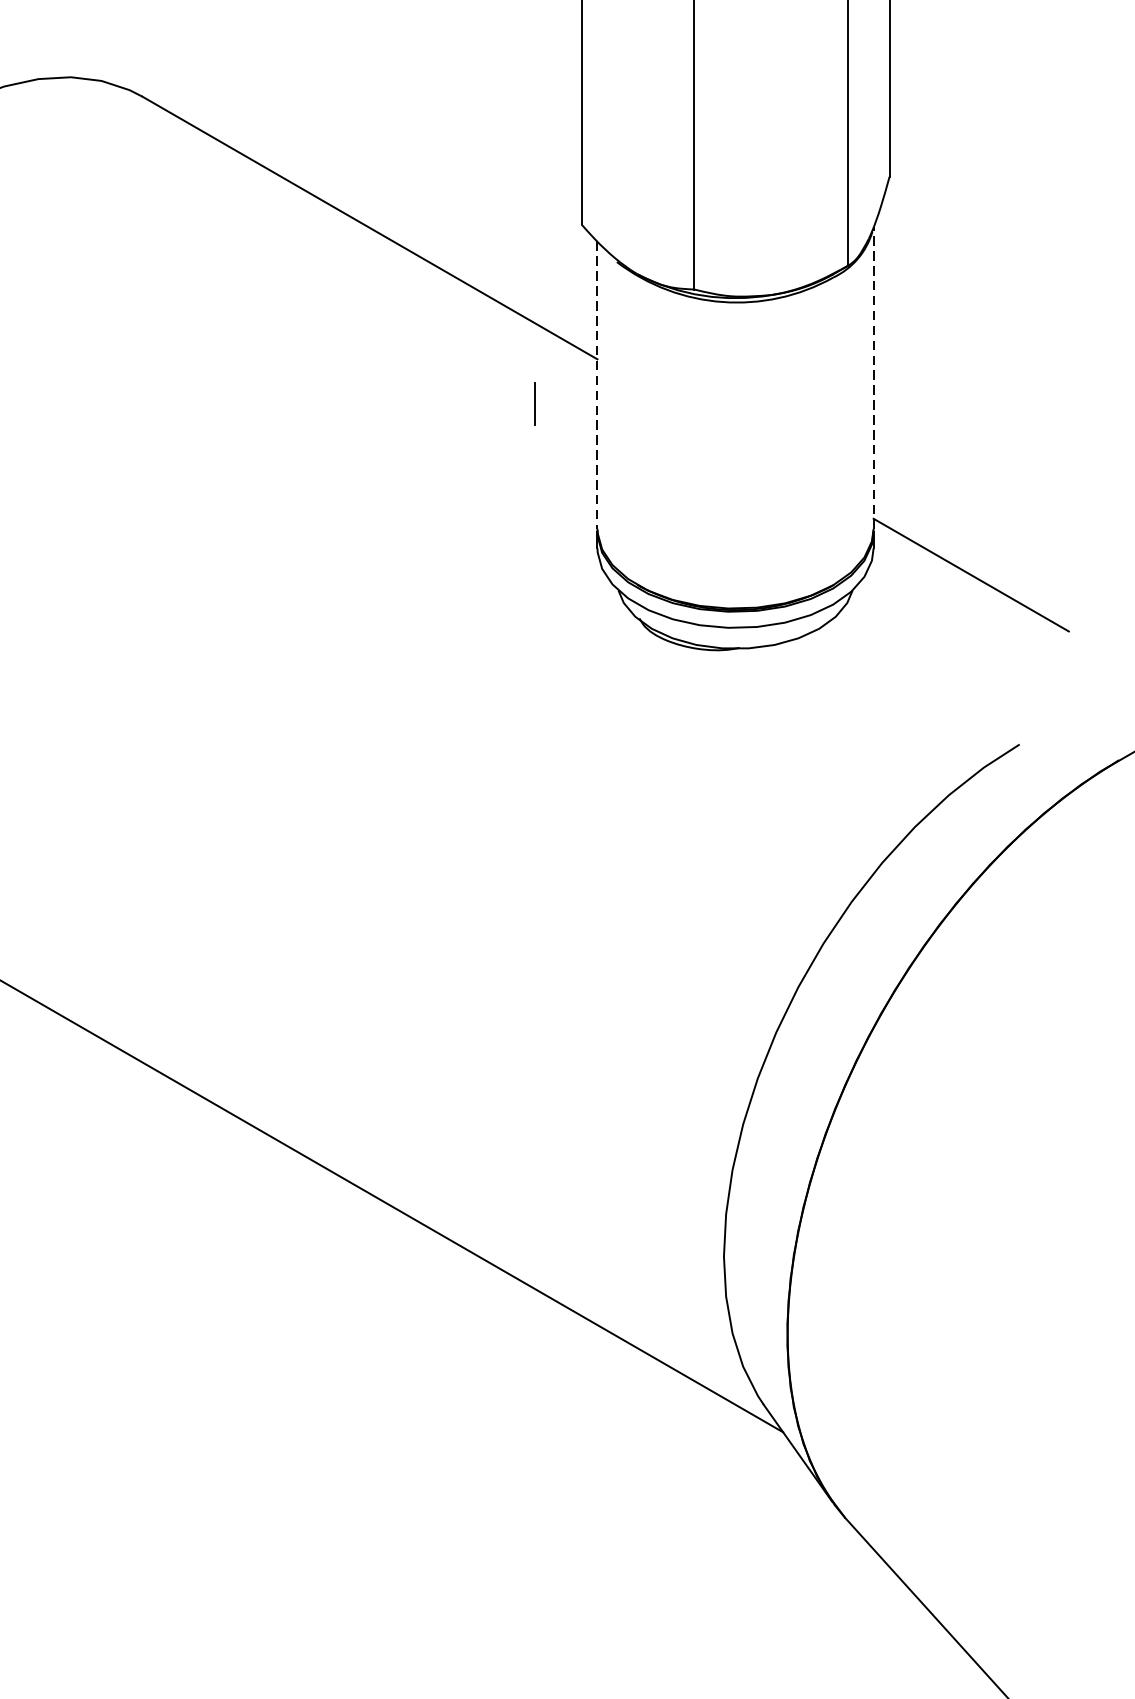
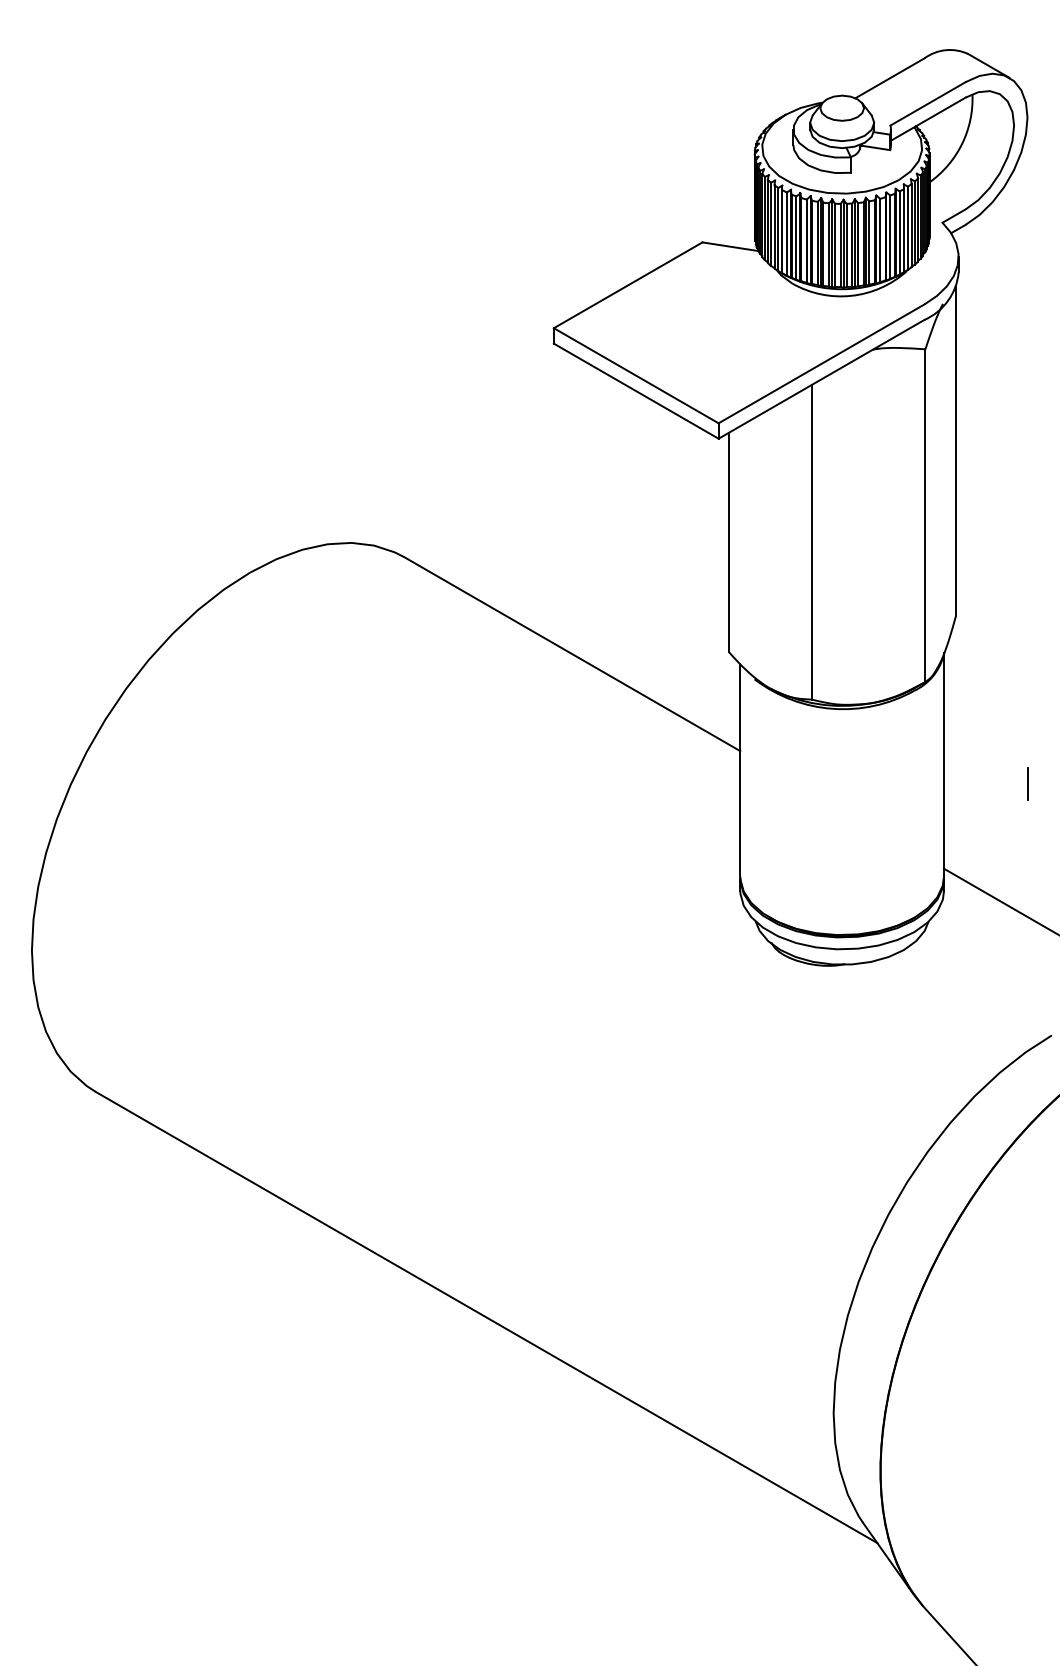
line: (874, 377) -> (944, 764), dashed -> solid
line: (597, 385) -> (740, 770), dashed -> solid
line: (534, 403) -> (1027, 783), moved

